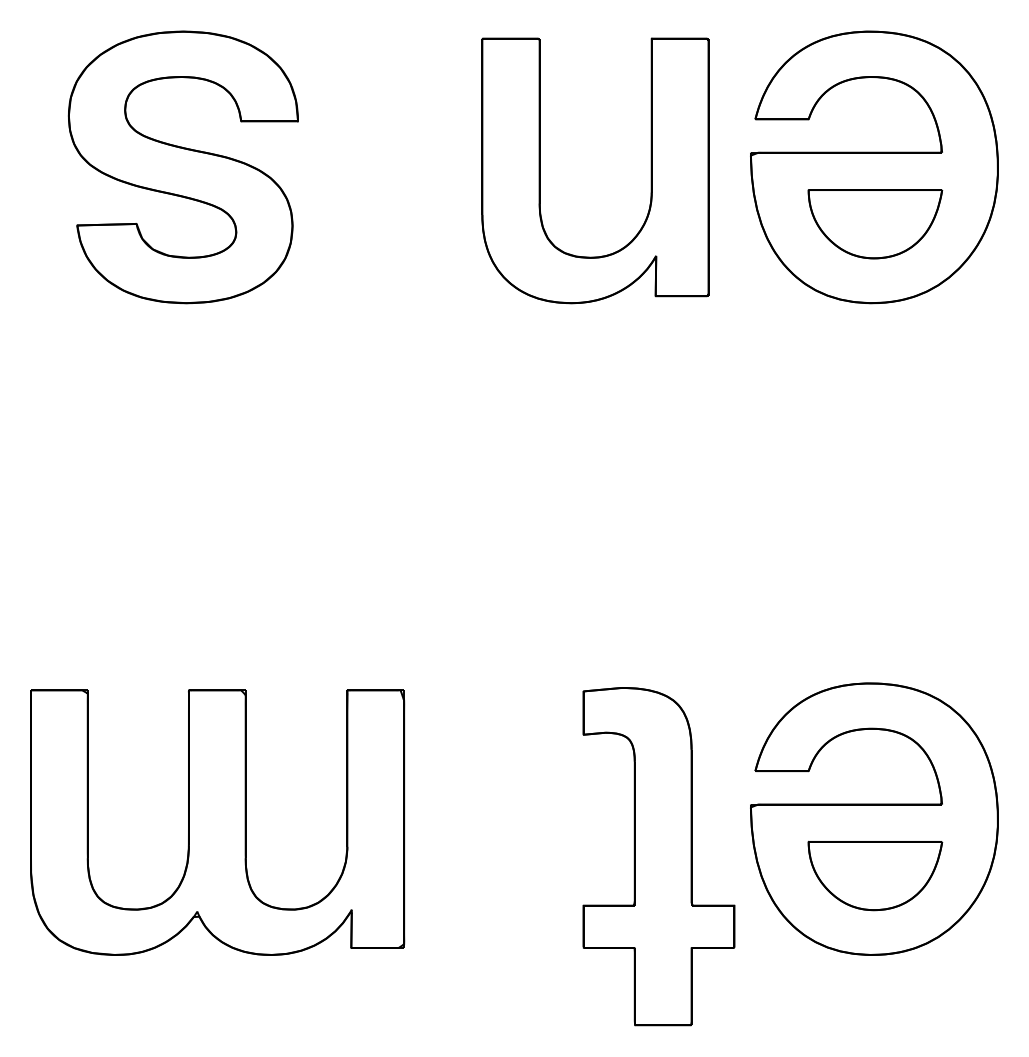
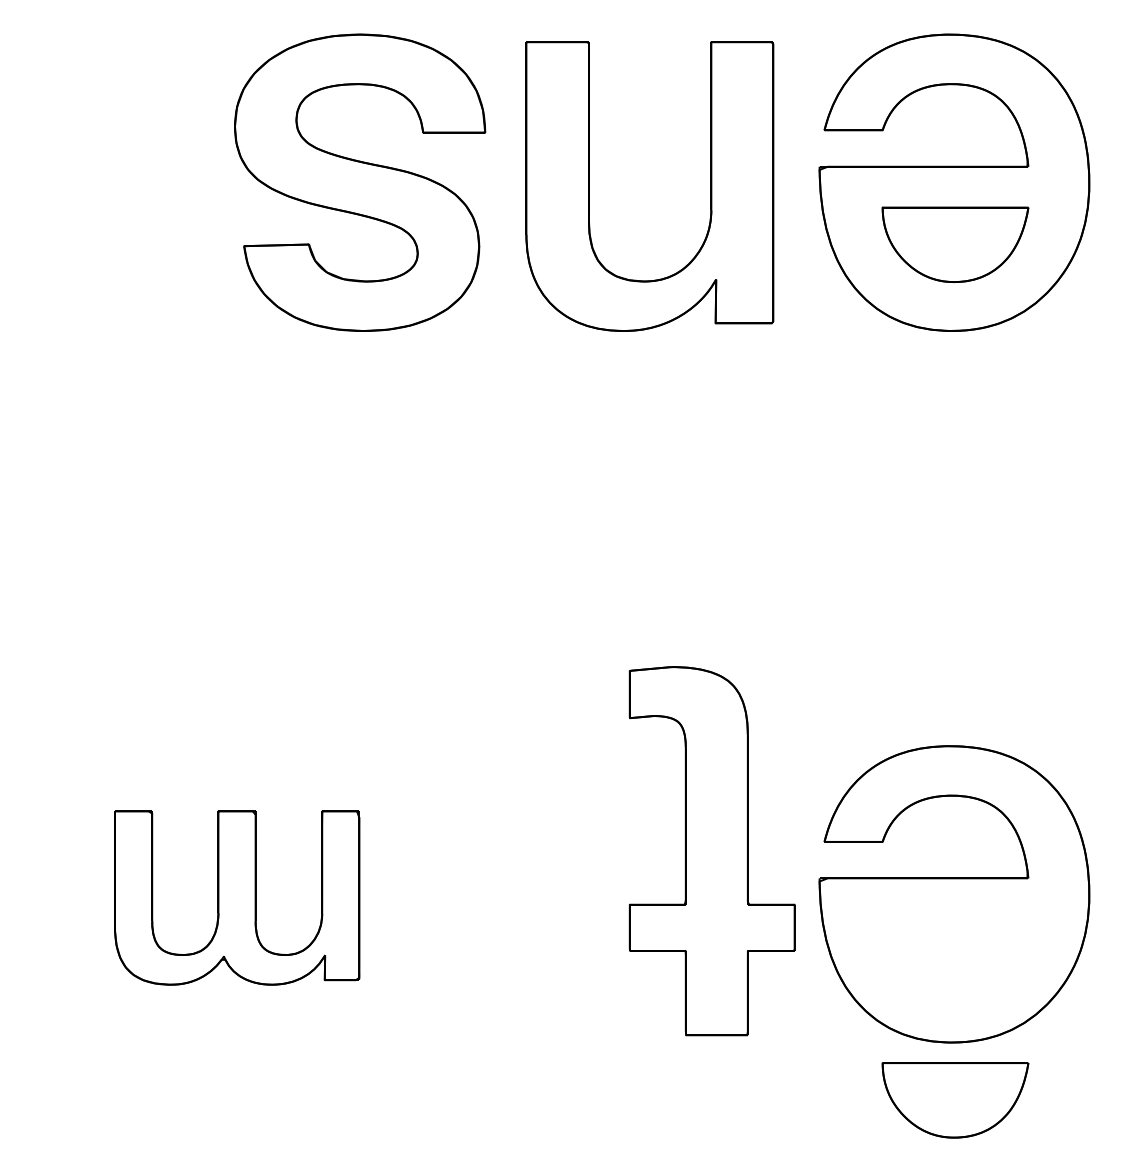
part: (183, 167) -> (360, 182), moved
part: (216, 822) -> (236, 897), size x0.6
part: (658, 856) -> (711, 851), moved
part: (875, 876) -> (955, 1100), moved

